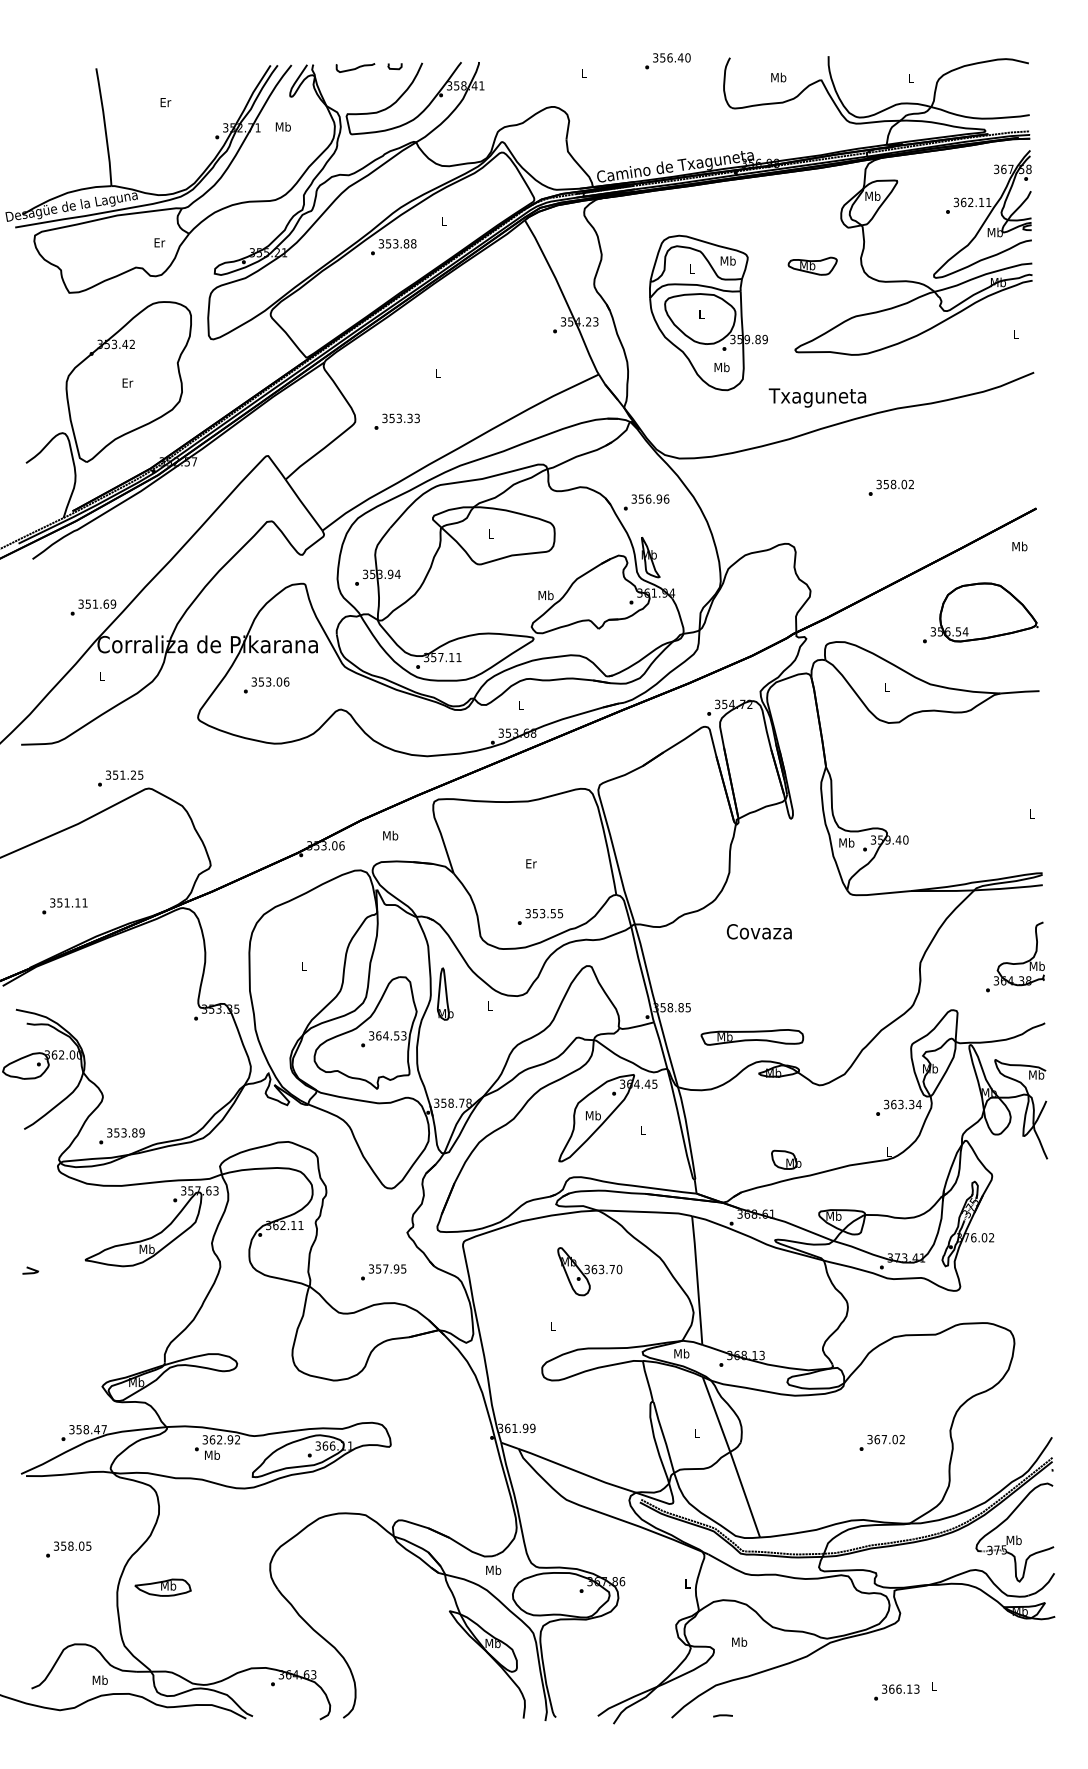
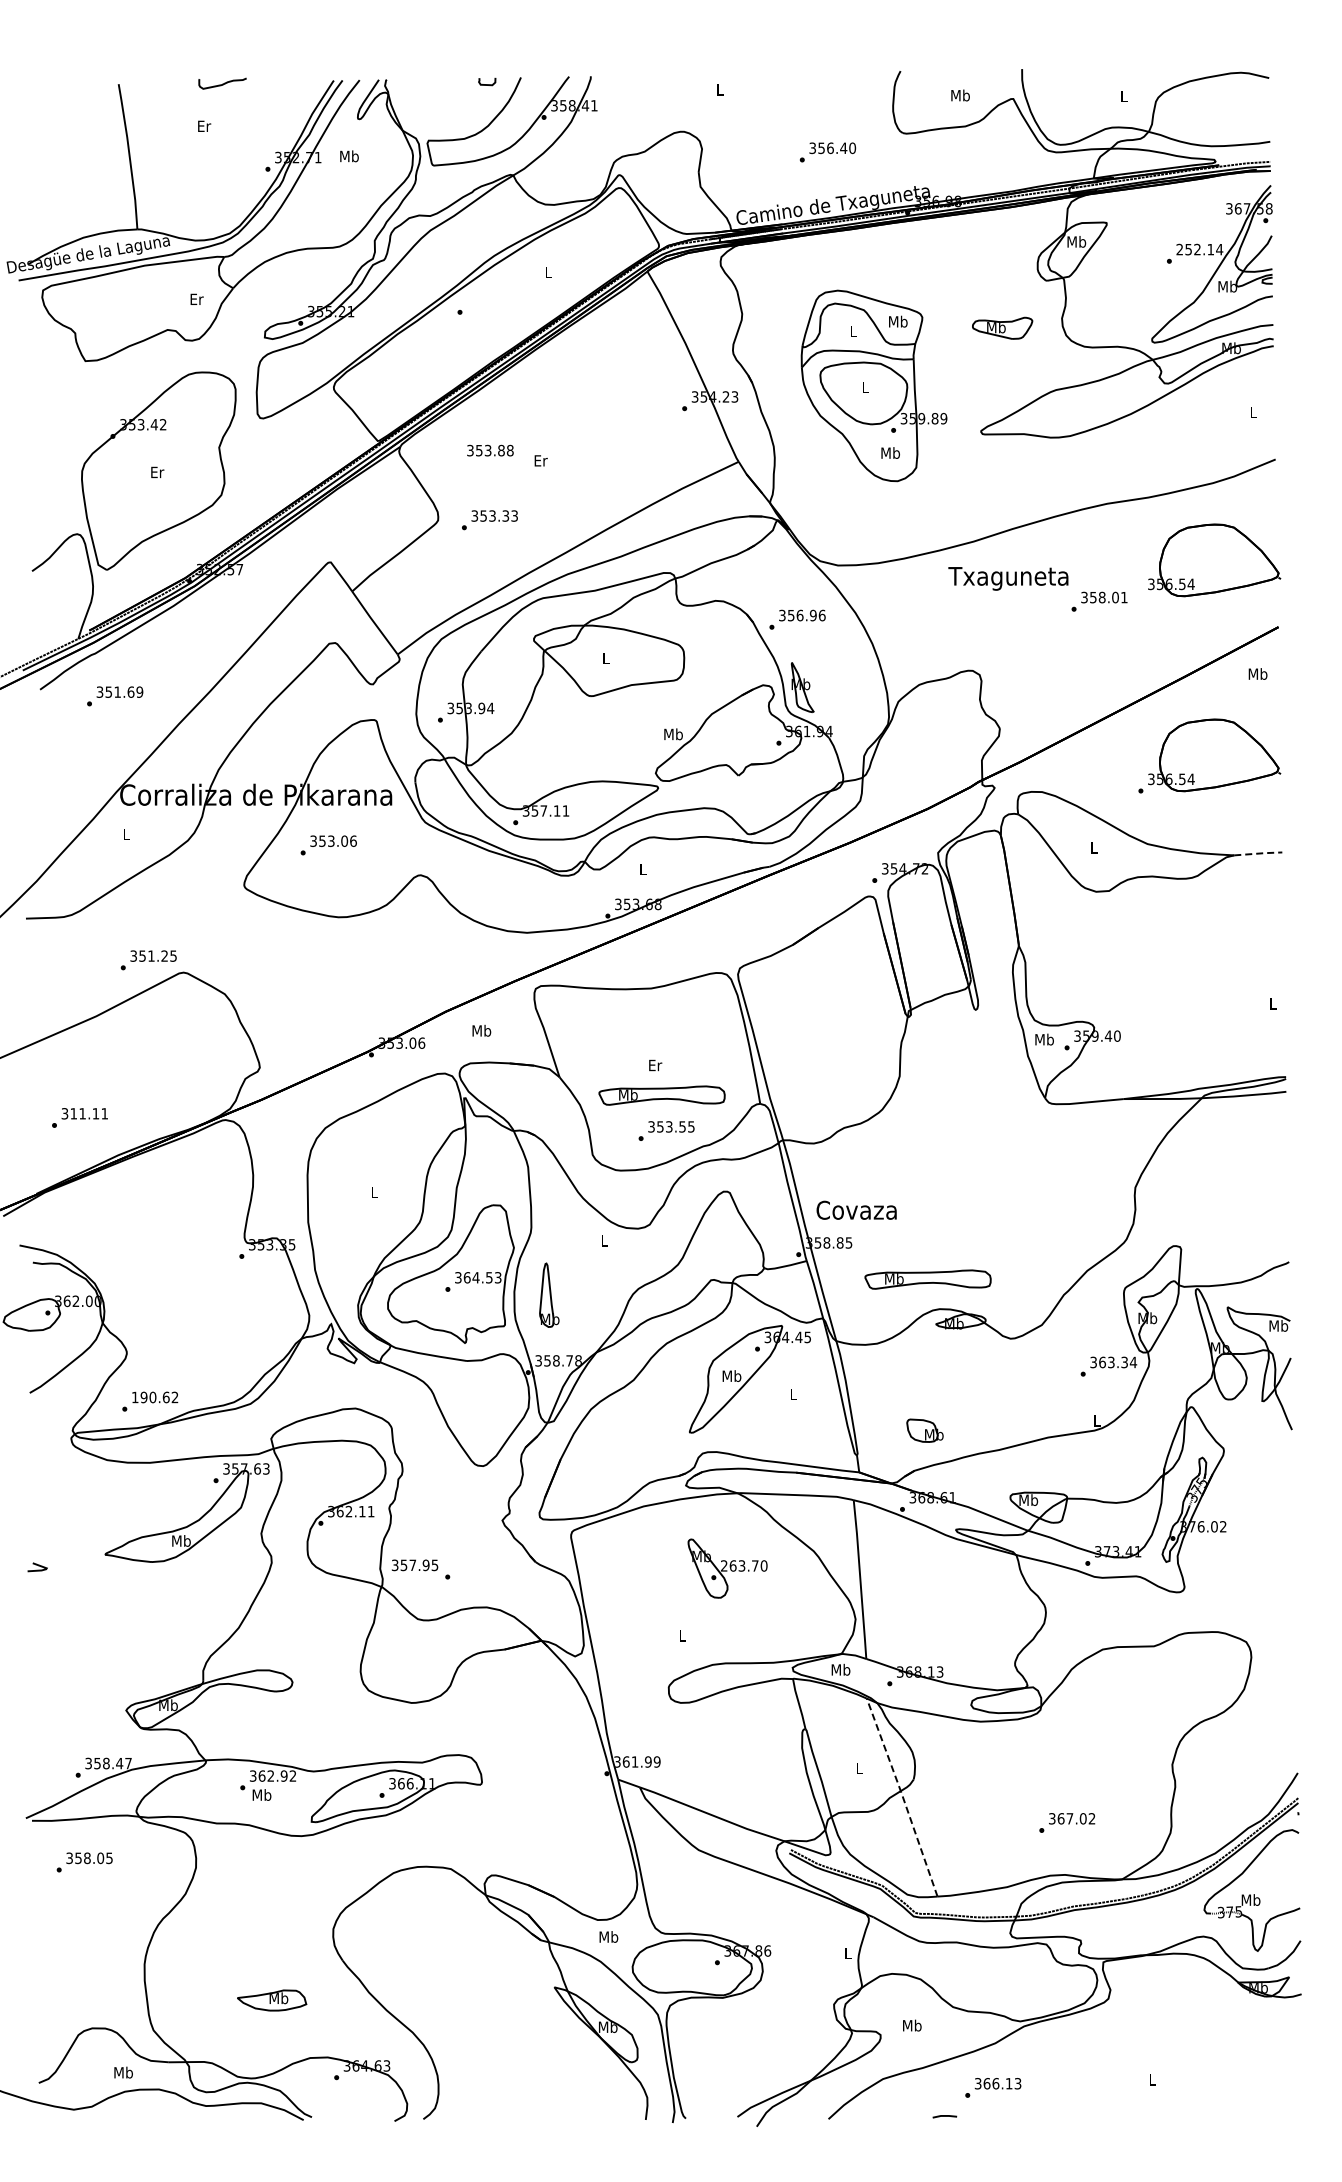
text: (667, 61) -> (827, 152), moved
curve: (355, 67) -> (222, 83), moved
text: (972, 202) -> (1199, 249), 362.11 -> 252.14
text: (397, 243) -> (490, 450), moved
text: (438, 373) -> (540, 460), L -> Er
text: (817, 397) -> (1008, 578), moved
part: (984, 454) -> (1214, 560), added
text: (911, 484) -> (1124, 597), 358.02 -> 358.01
text: (93, 607) -> (115, 696), moved
line: (1020, 691) -> (1258, 853), solid -> dashed
part: (536, 888) -> (661, 1095), added
text: (59, 902) -> (73, 1113), 351.11 -> 311.11
text: (759, 931) -> (856, 1209), moved
part: (1017, 962) -> (1255, 1187), removed
part: (445, 993) -> (549, 1294), moved
text: (126, 1132) -> (155, 1397), 353.89 -> 190.62
part: (785, 1159) -> (924, 1430), moved
text: (387, 1269) -> (414, 1565), moved
text: (587, 1269) -> (724, 1566), 363.70 -> 263.70
text: (882, 1442) -> (1067, 1822), moved
line: (731, 1456) -> (902, 1796), solid -> dashed
text: (68, 1549) -> (84, 1862), moved
part: (163, 1587) -> (272, 2000), moved
text: (897, 1692) -> (993, 2087), moved
line: (722, 1715) -> (944, 2116), moved

